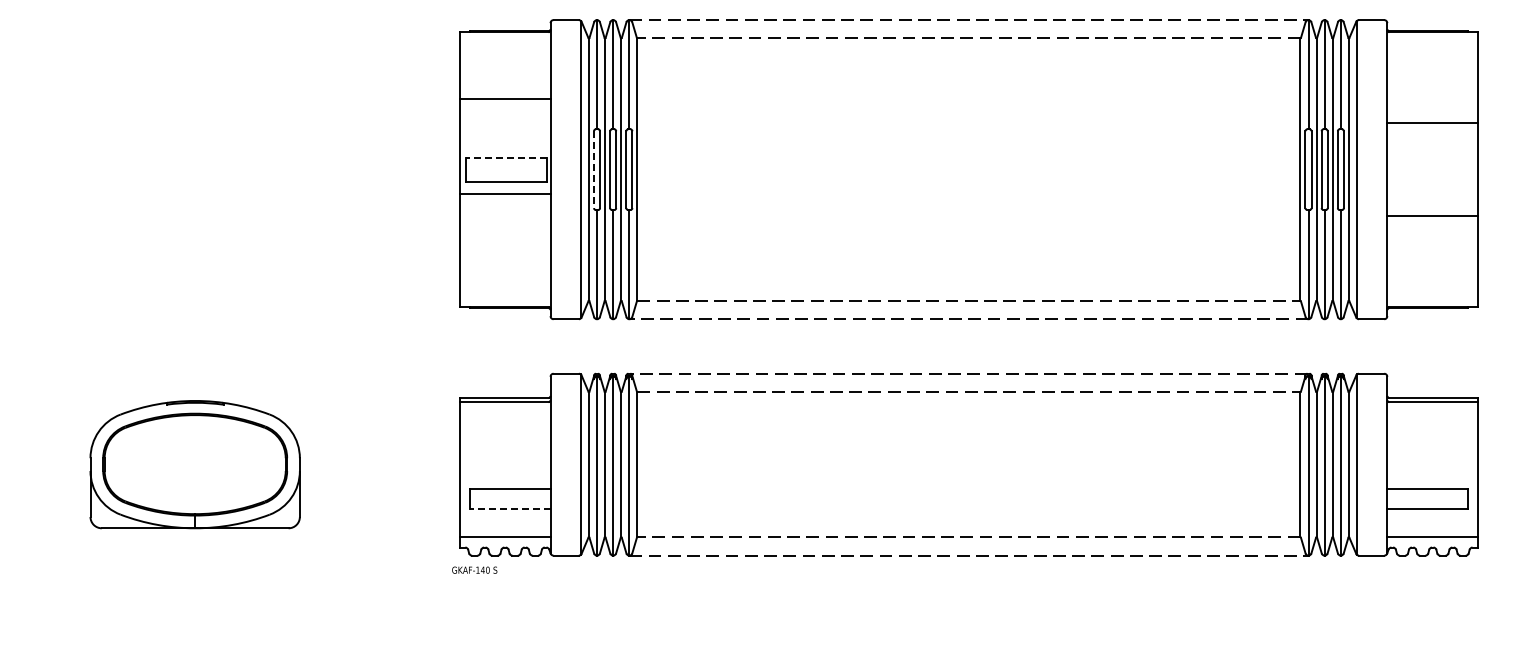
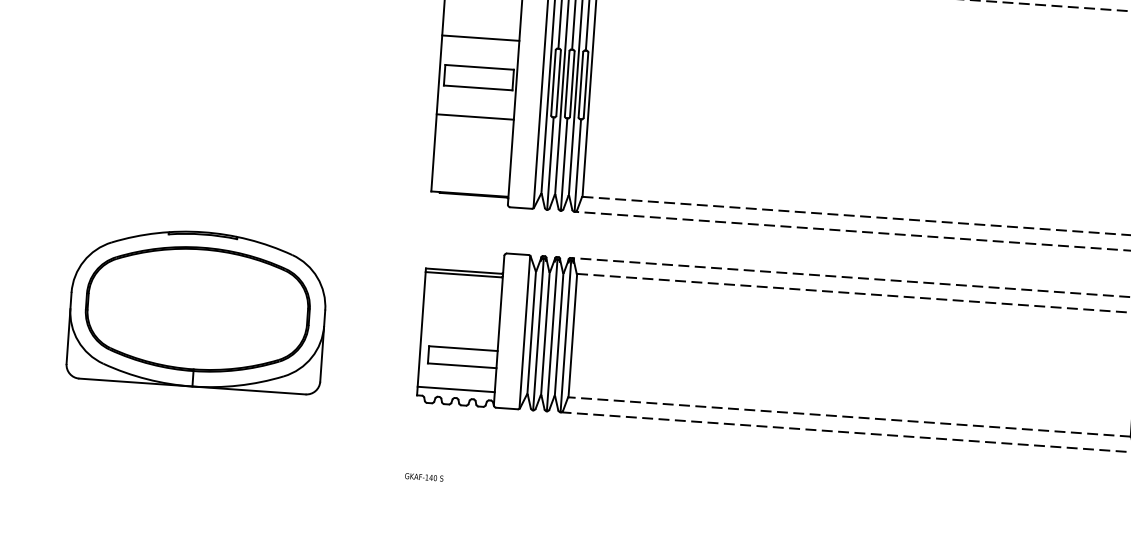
line: (504, 99) -> (480, 38), moved
line: (505, 157) -> (479, 67), dashed -> solid
line: (594, 170) -> (553, 83), dashed -> solid
line: (504, 194) -> (474, 117), moved
part: (194, 464) -> (197, 309), size x1.43
line: (509, 509) -> (461, 366), dashed -> solid
text: (474, 569) -> (424, 476), moved

